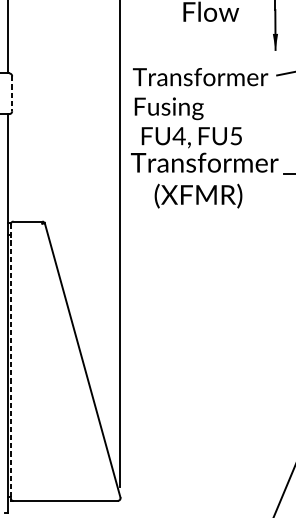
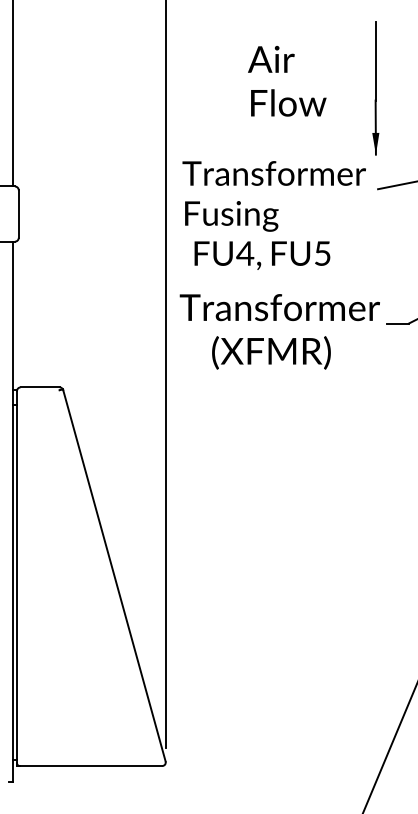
line: (11, 94) -> (18, 214), dashed -> solid
text: (200, 108) -> (273, 215), moved
line: (11, 361) -> (17, 577), dashed -> solid

